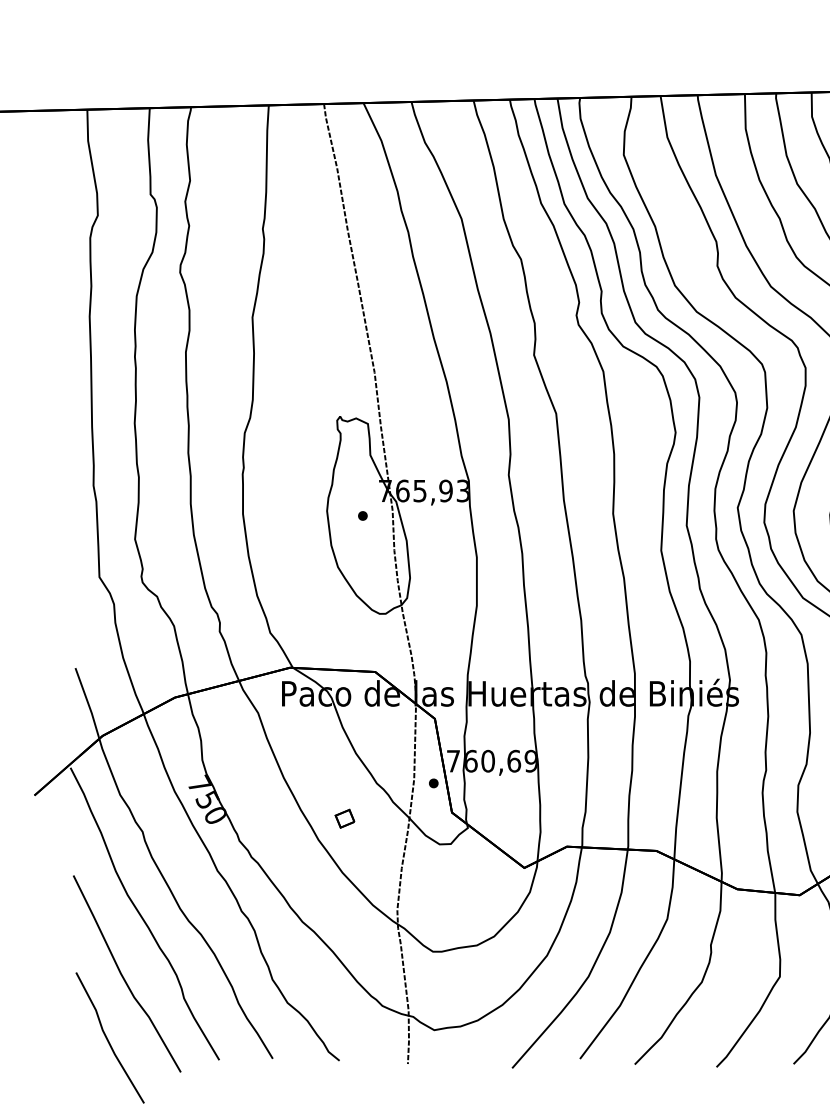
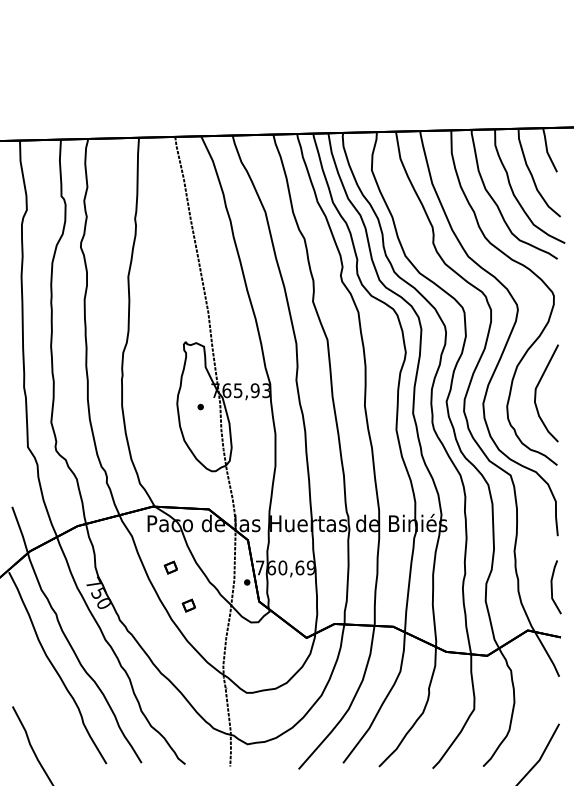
part: (316, 760) -> (170, 567), added
curve: (123, 974) -> (43, 707), removed

